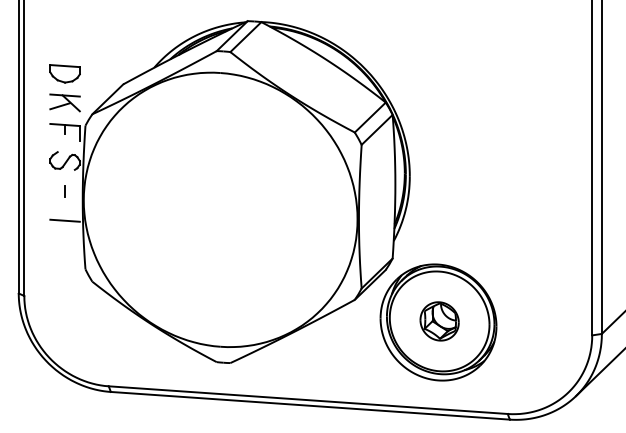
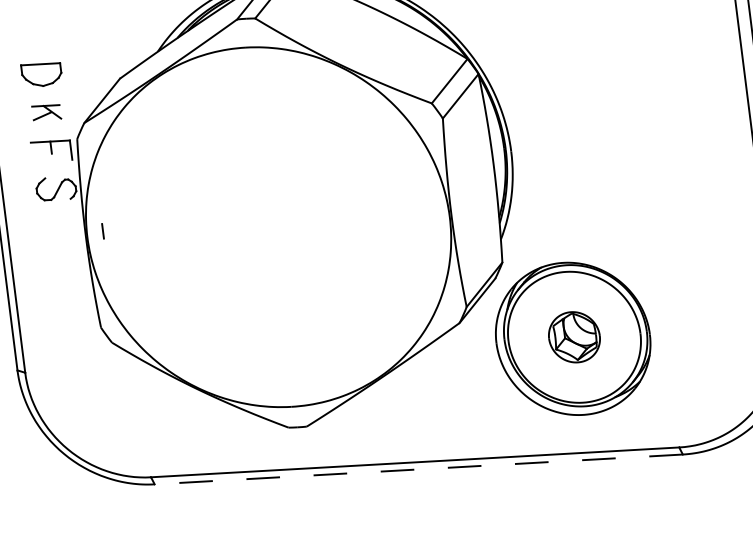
part: (64, 102) -> (45, 112), size x0.7
line: (64, 191) -> (102, 231), moved
line: (64, 220) -> (65, 267), removed
line: (310, 405) -> (418, 469), solid -> dashed

